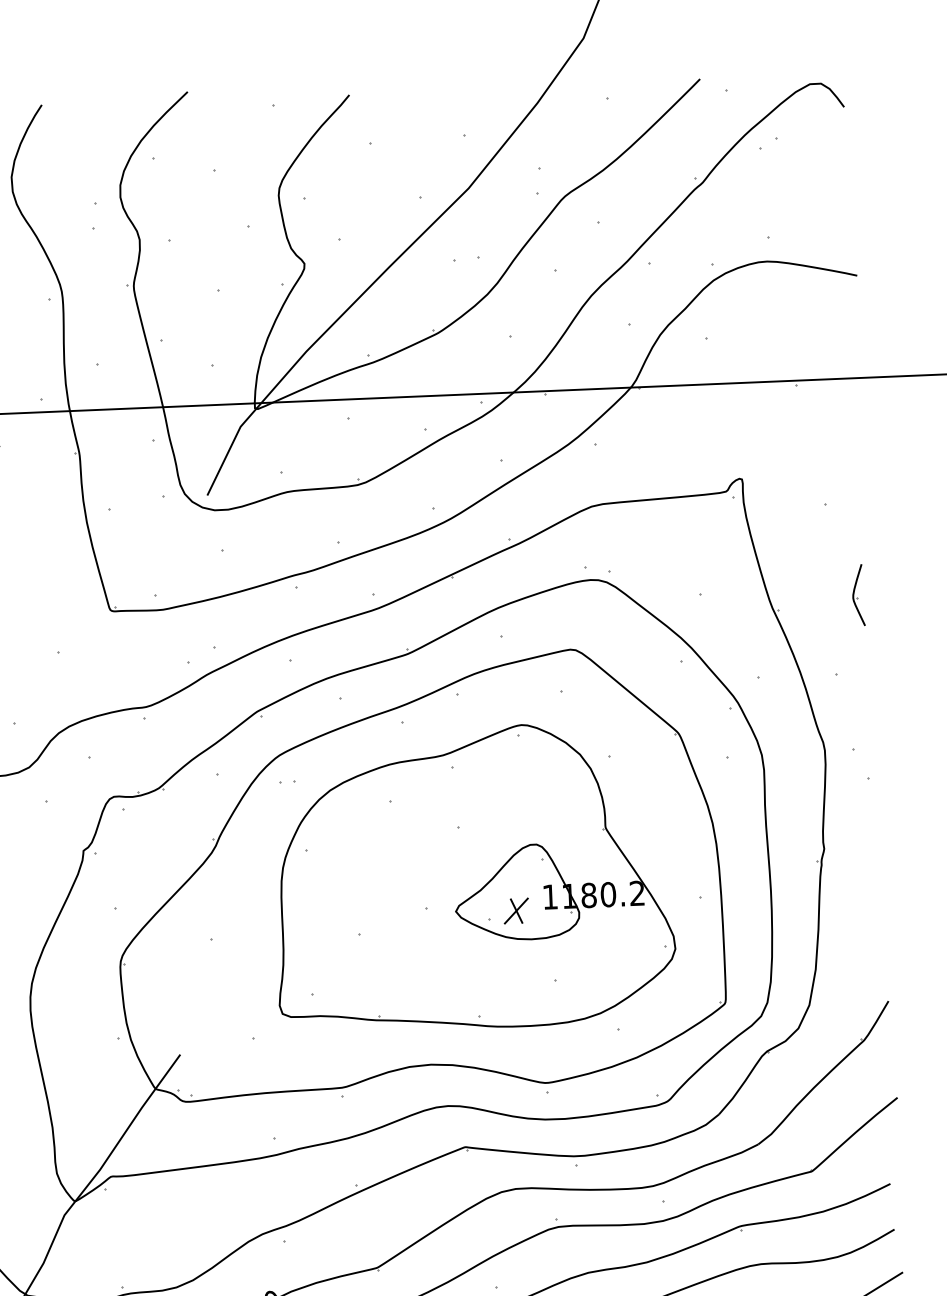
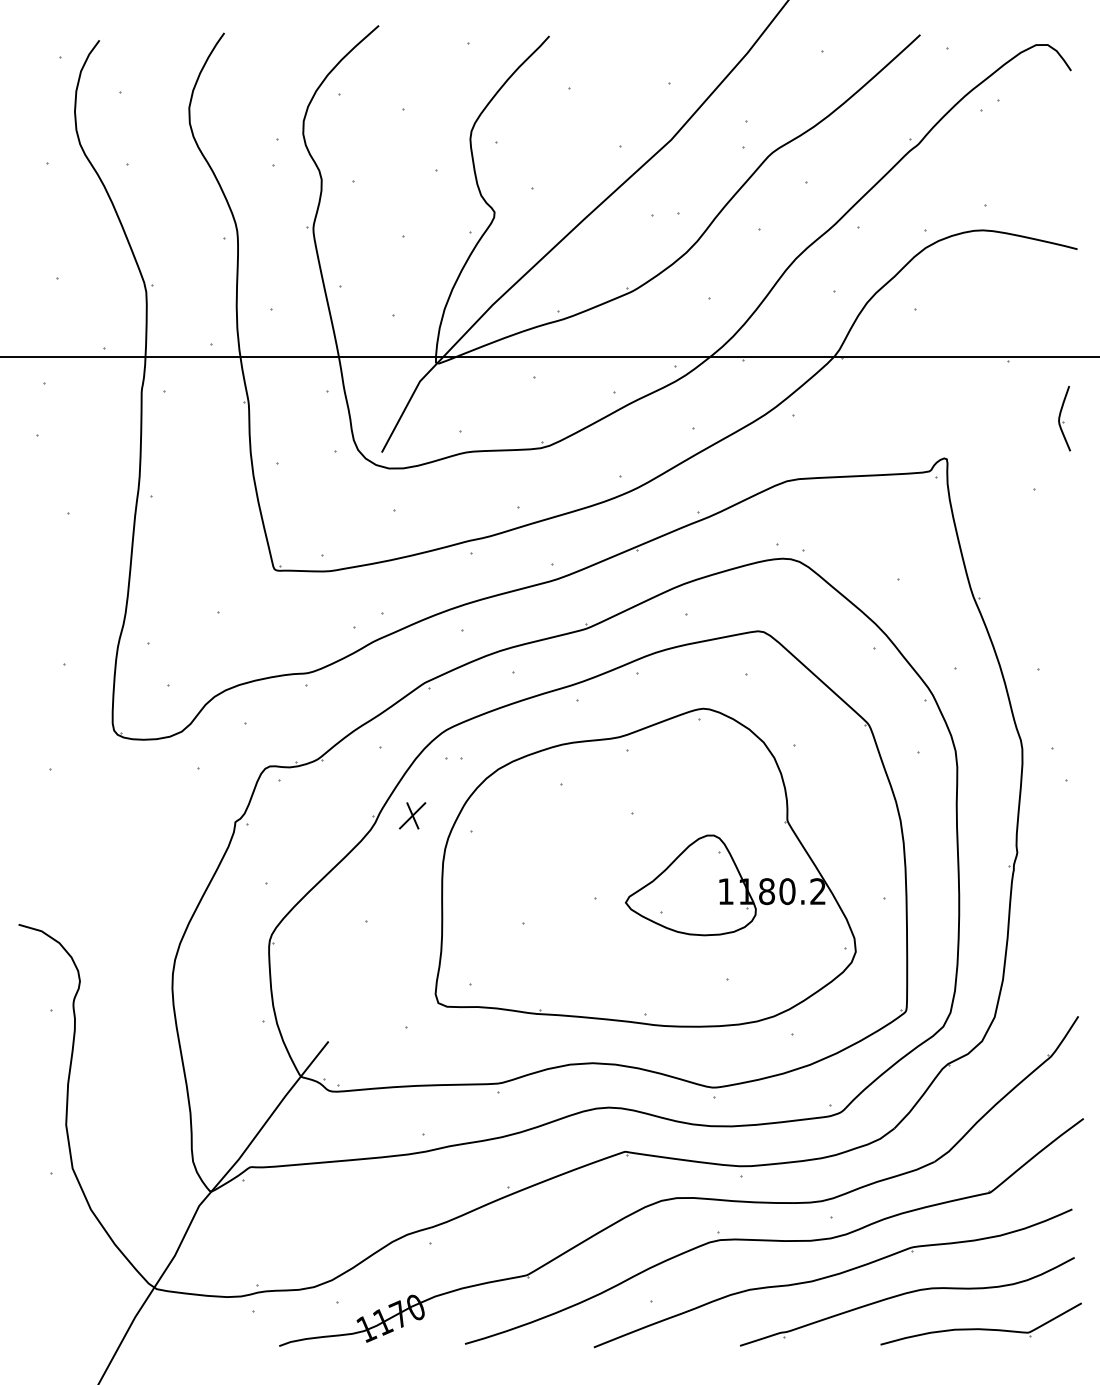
part: (858, 595) -> (1064, 418), moved
part: (516, 910) -> (412, 815), moved

